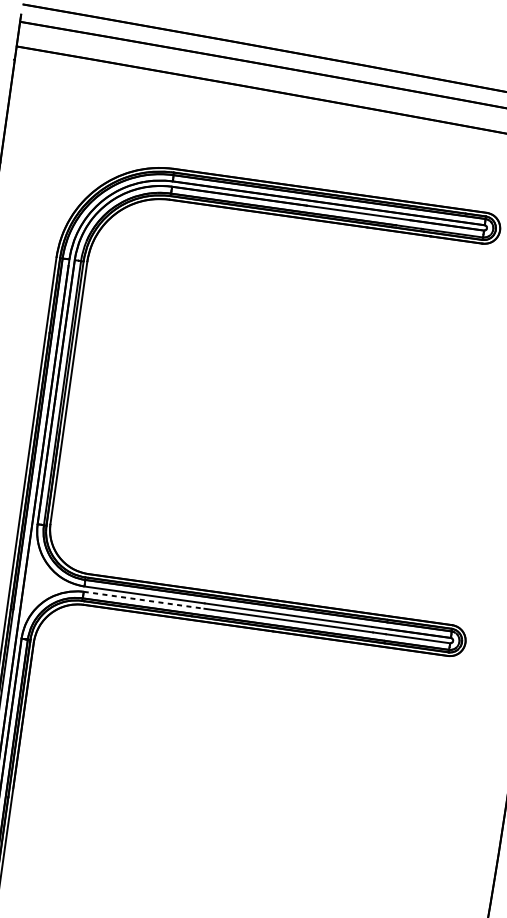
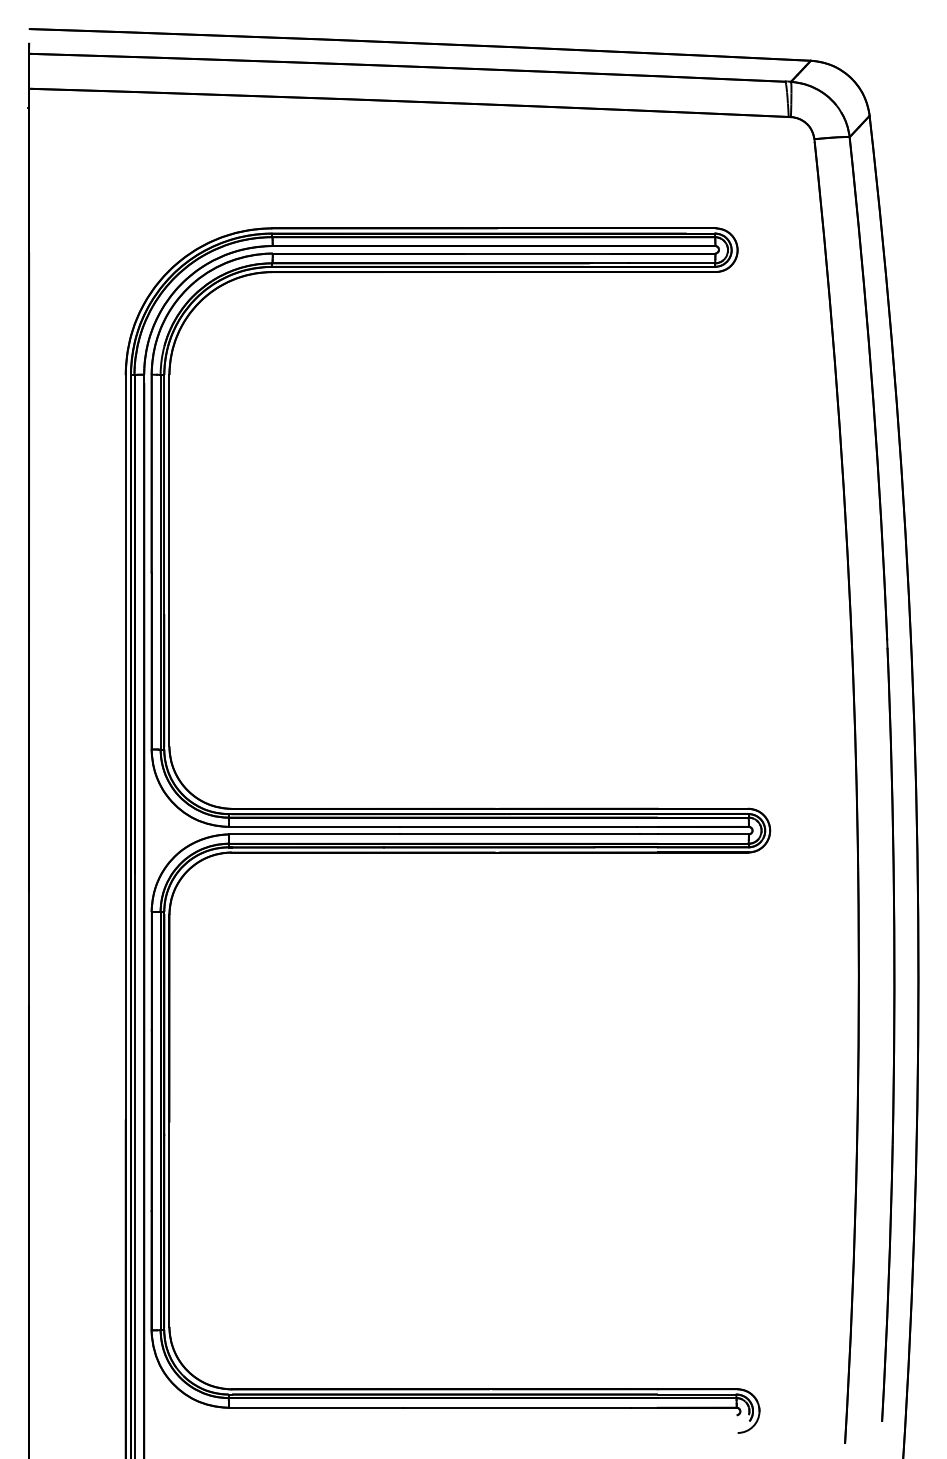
line: (143, 600) -> (314, 834), dashed -> solid

